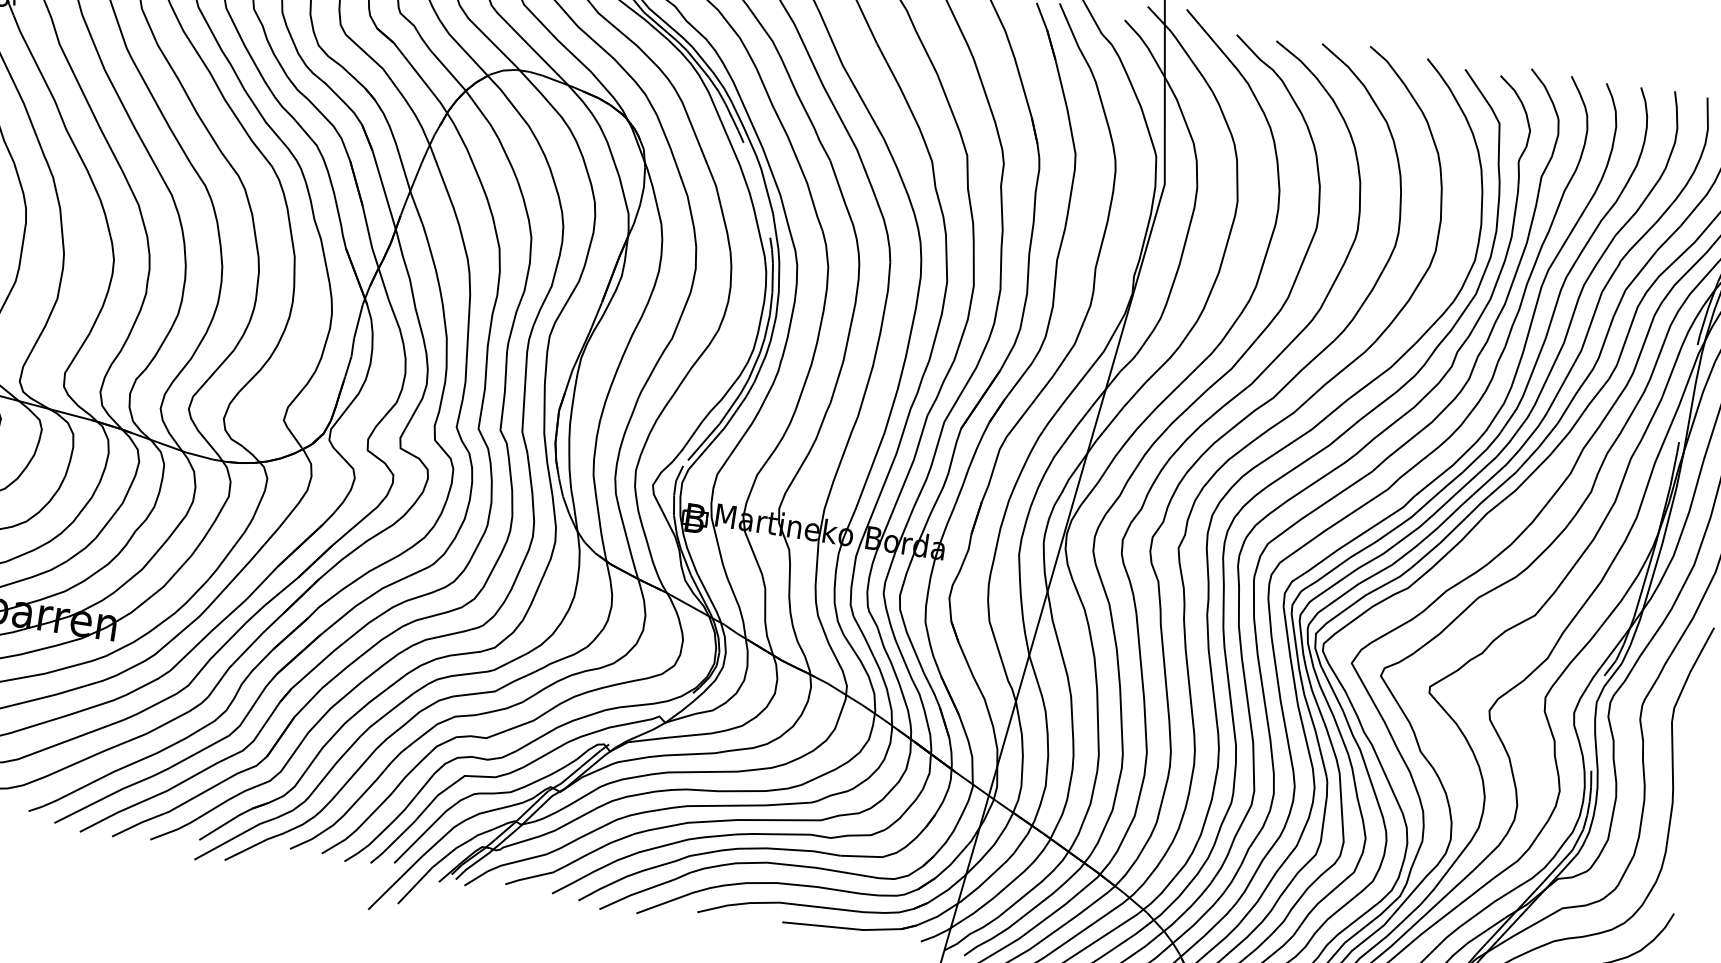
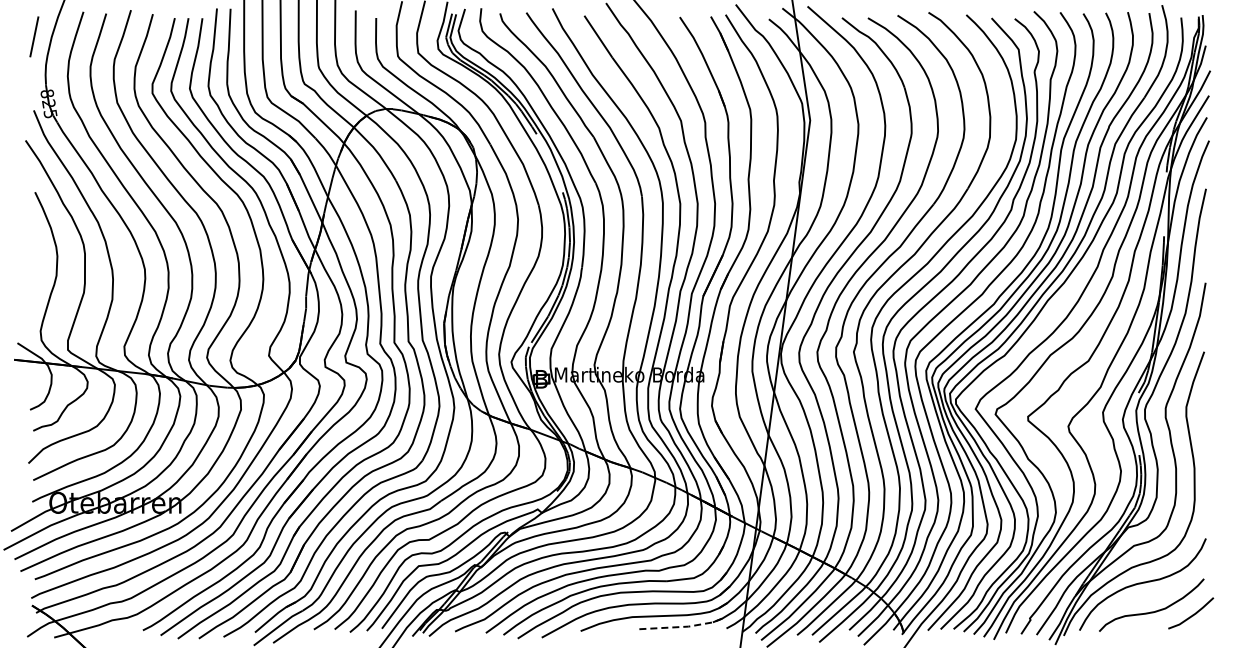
line: (850, 929) -> (680, 627), solid -> dashed

